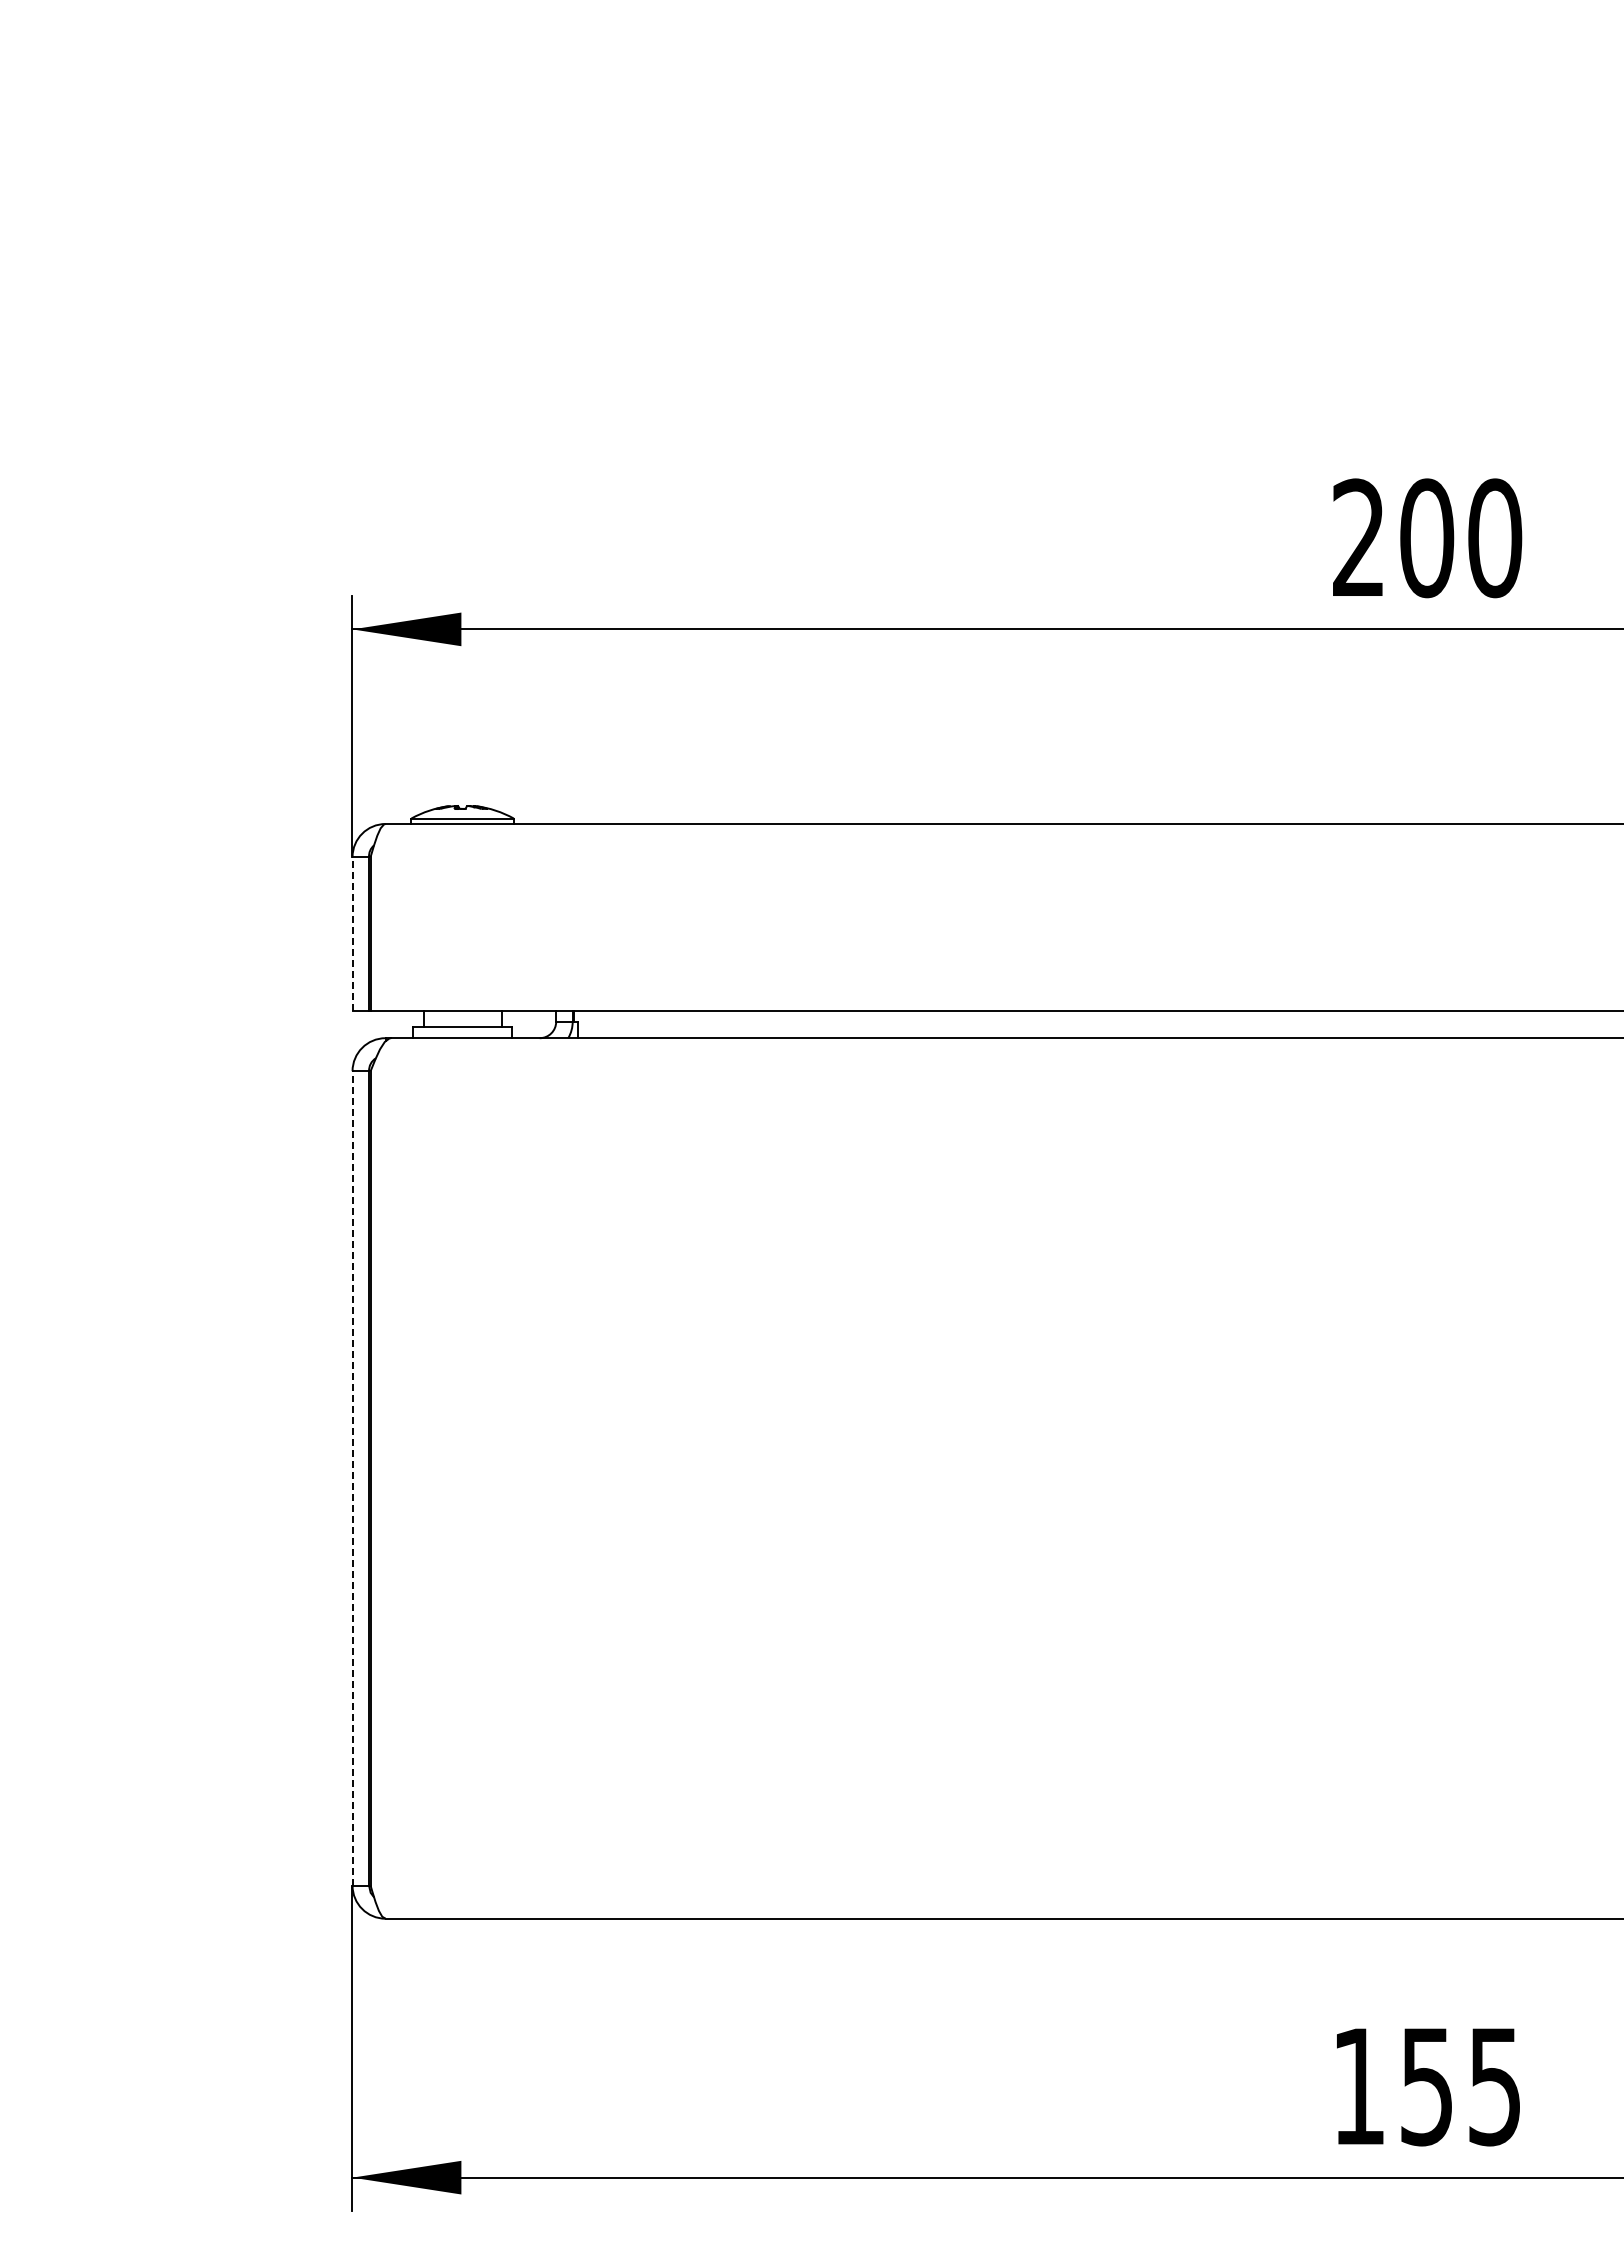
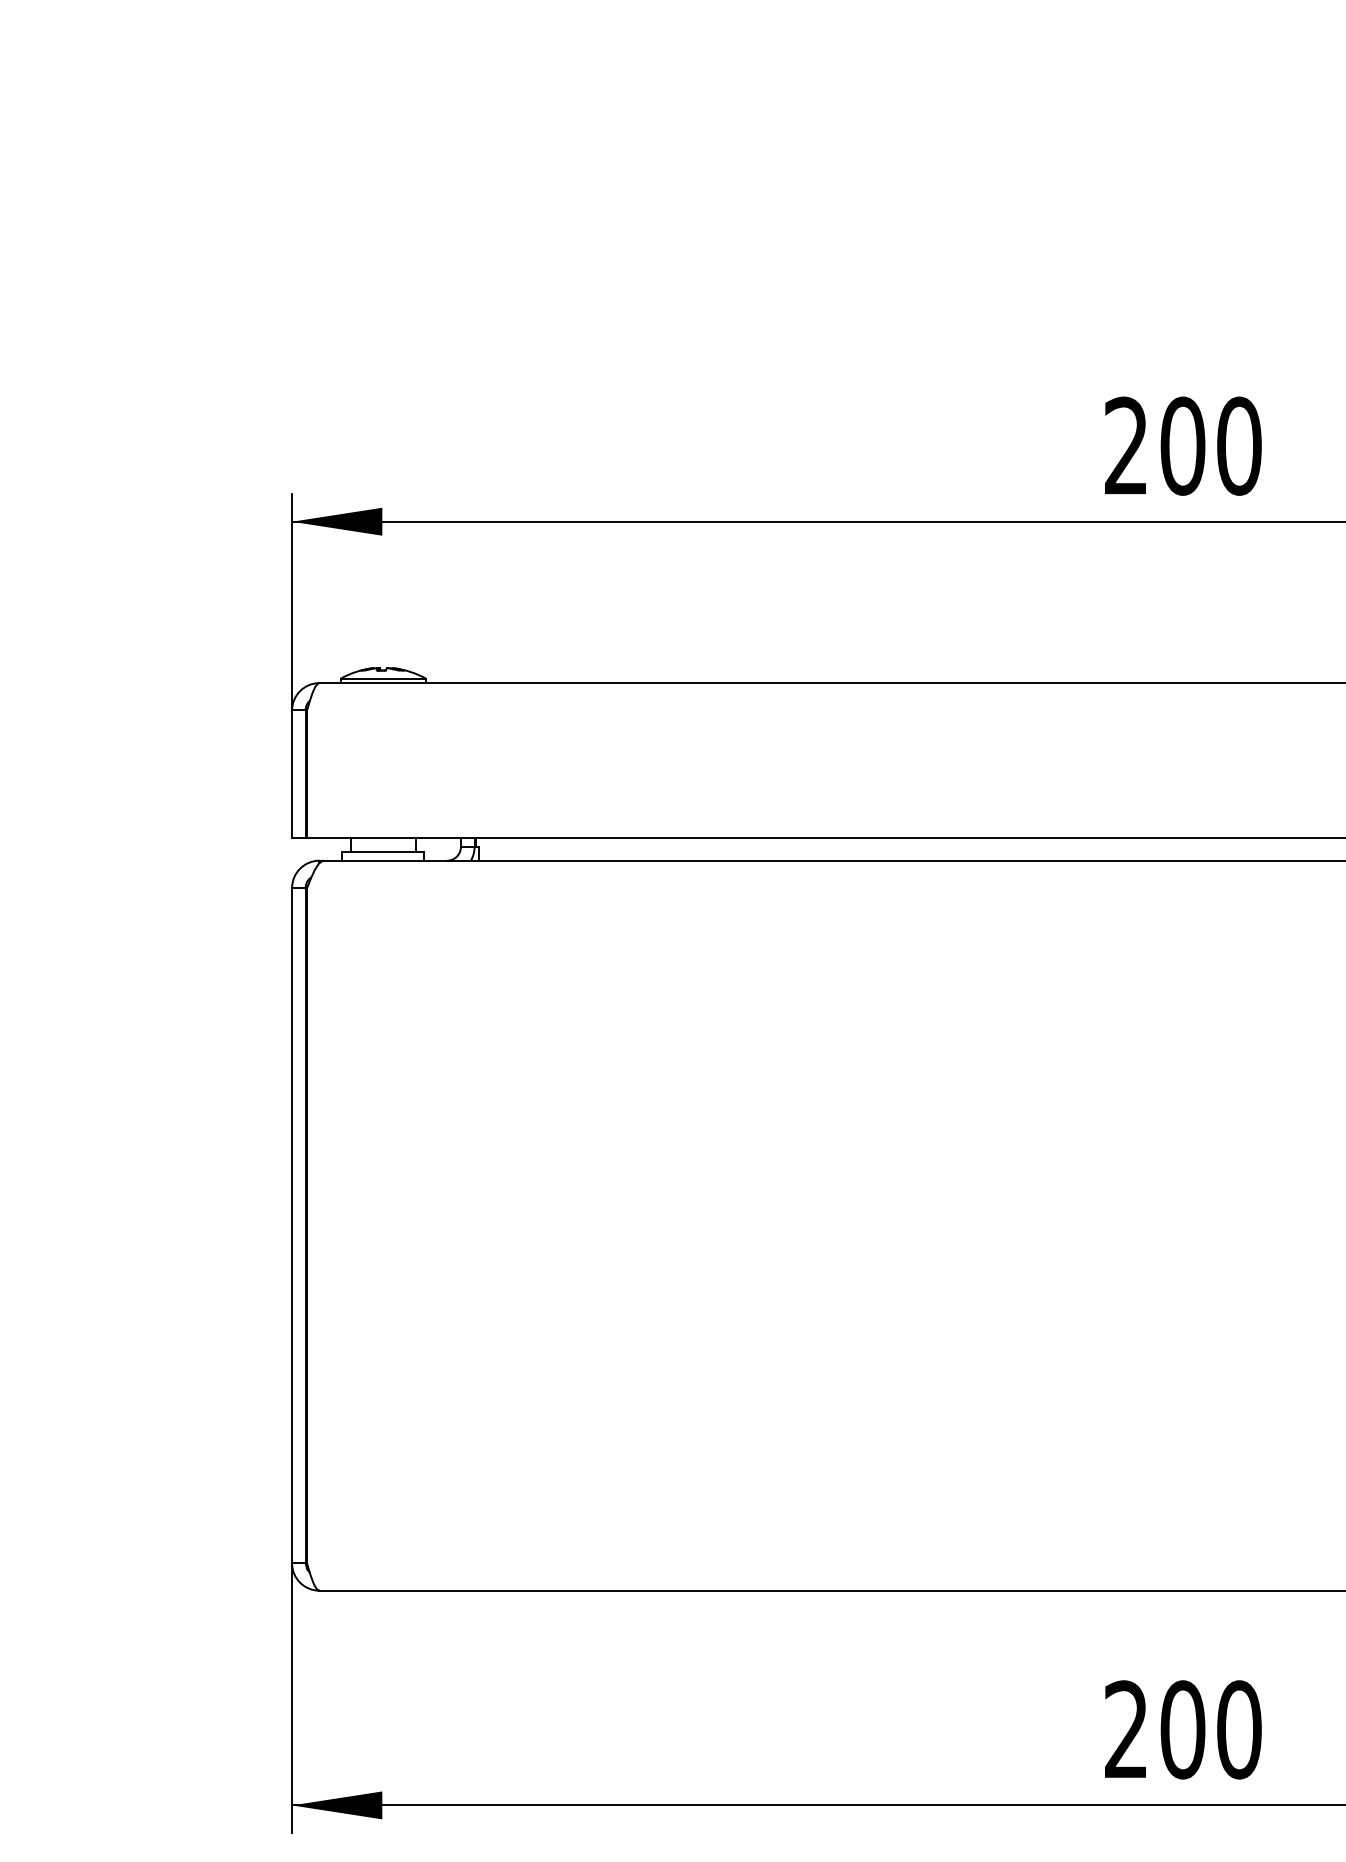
line: (352, 933) -> (292, 773), dashed -> solid
line: (352, 1477) -> (292, 1224), dashed -> solid
text: (1427, 2086) -> (1183, 1729), 155 -> 200

